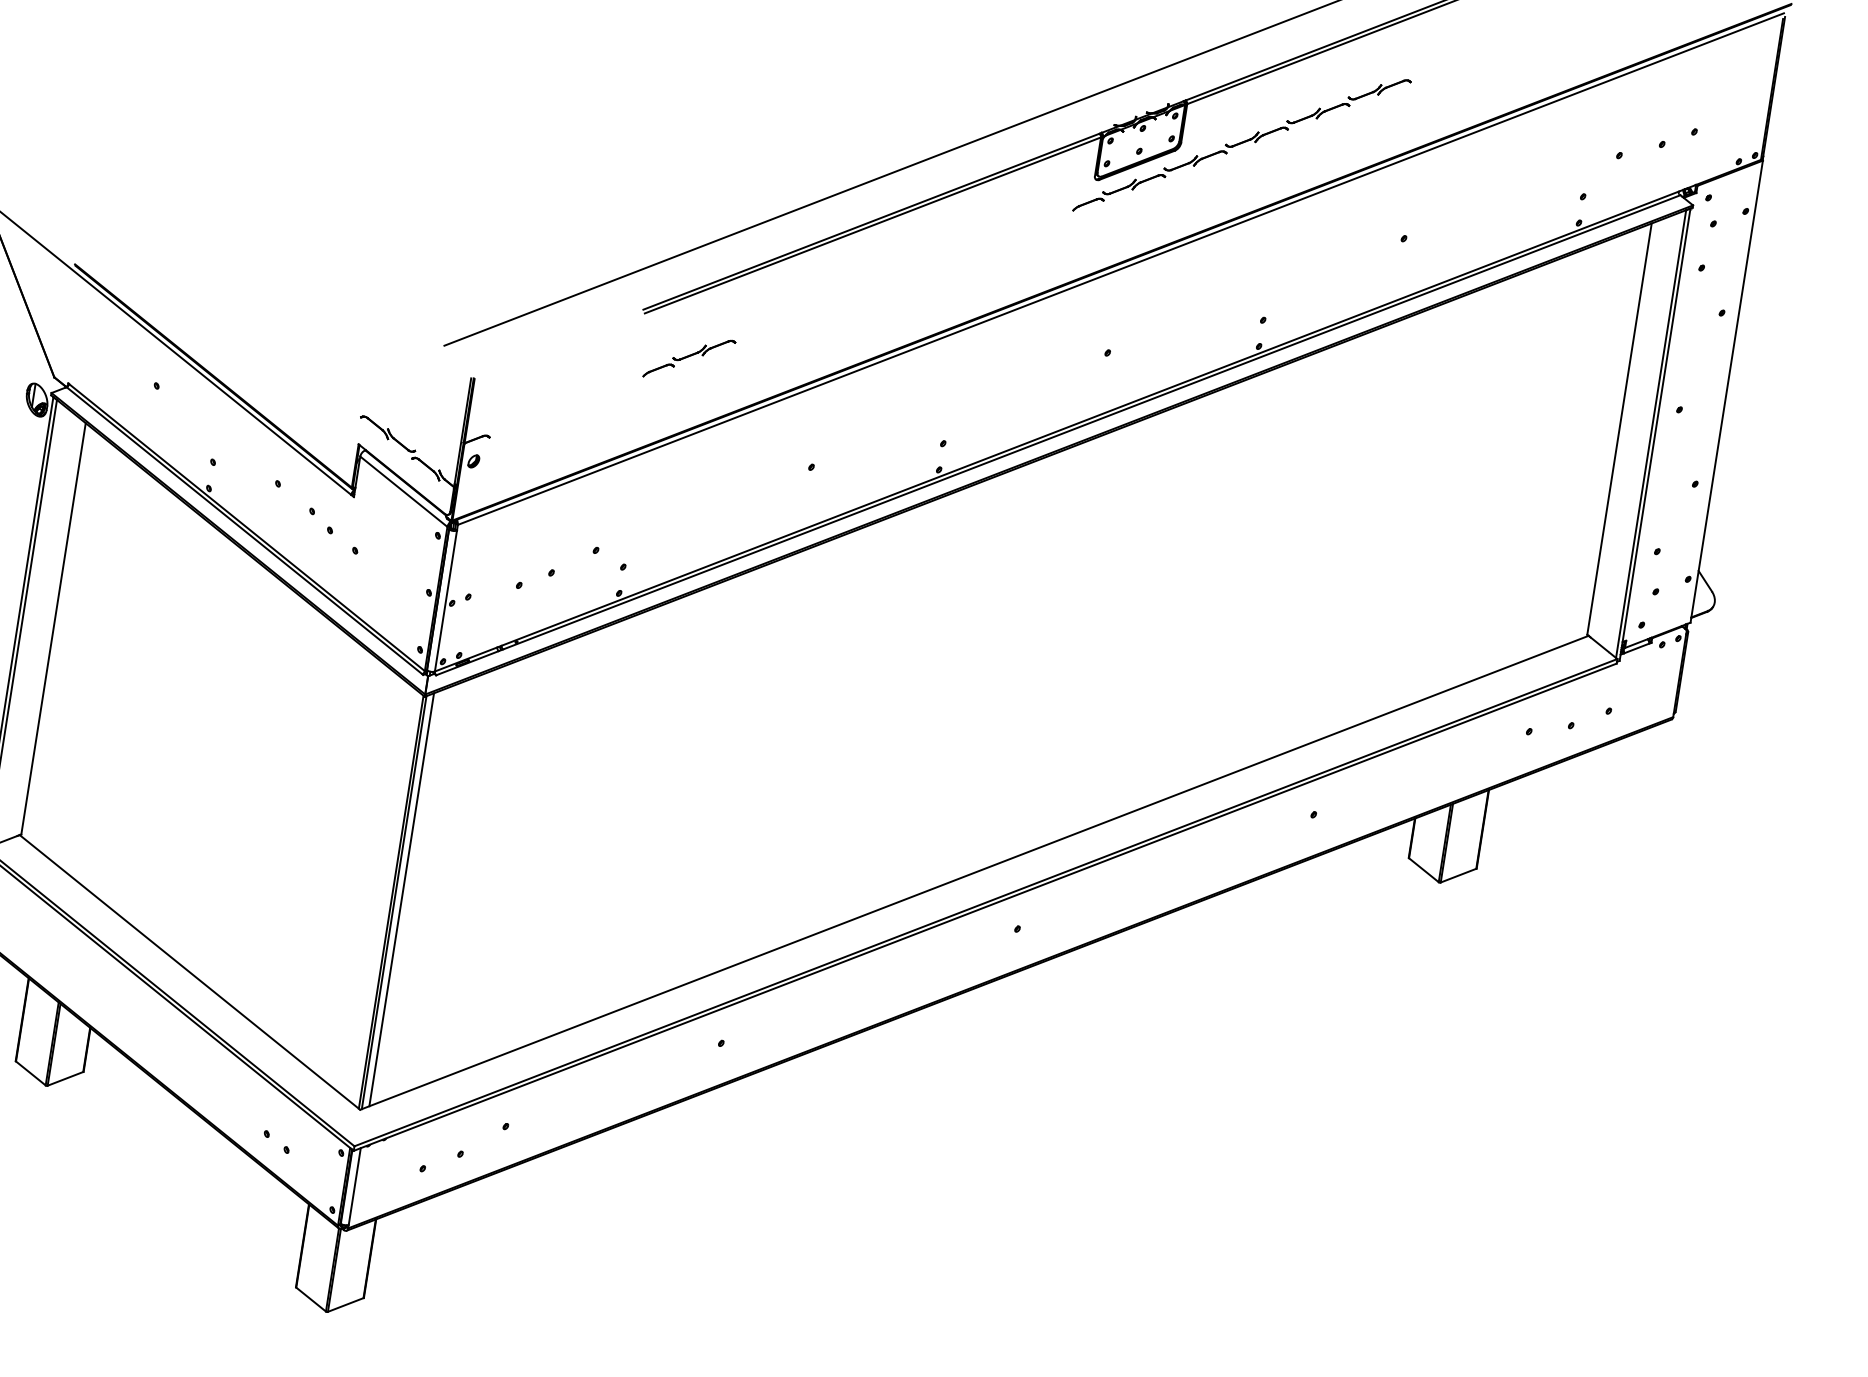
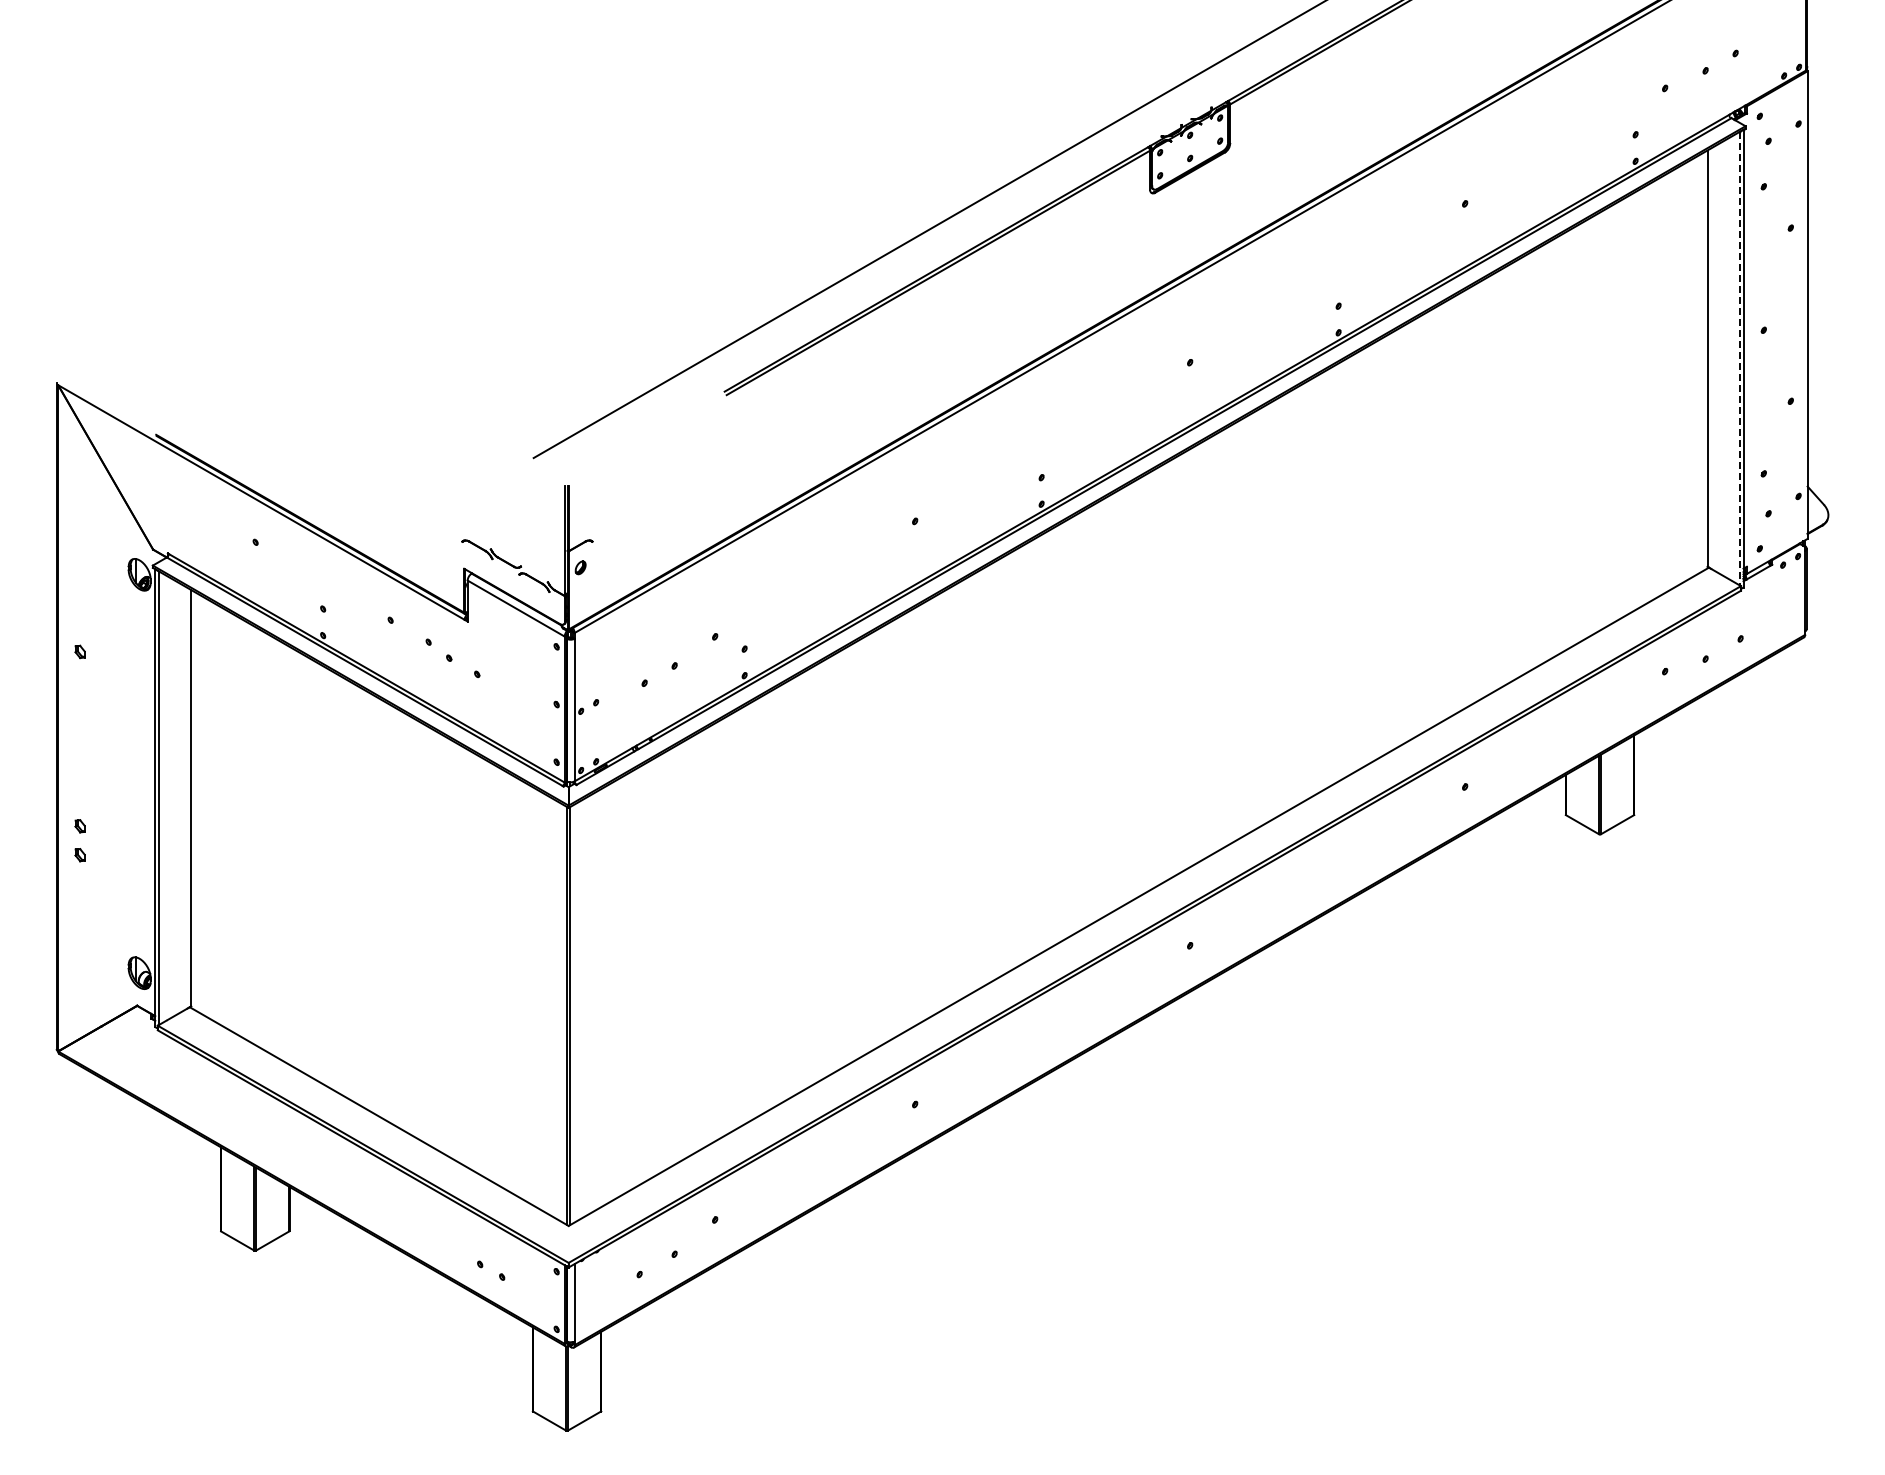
part: (1241, 145) -> (1290, 136), removed
part: (689, 358) -> (777, 432), removed
line: (1651, 433) -> (1739, 358), solid -> dashed
line: (401, 900) -> (577, 1012), removed

